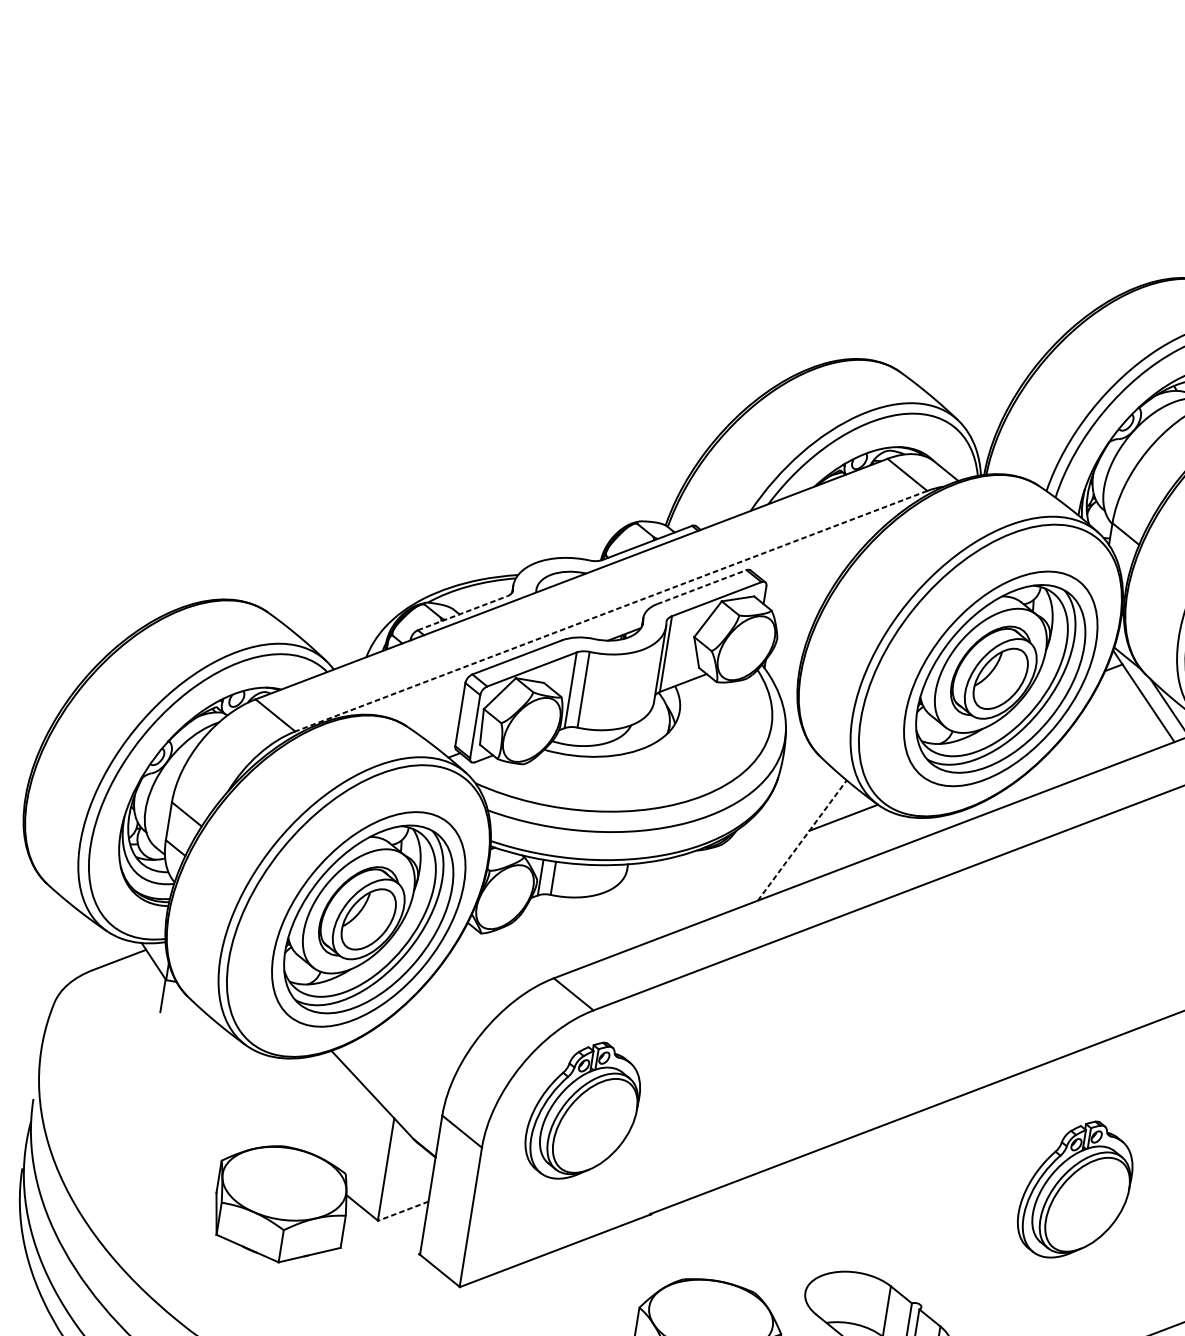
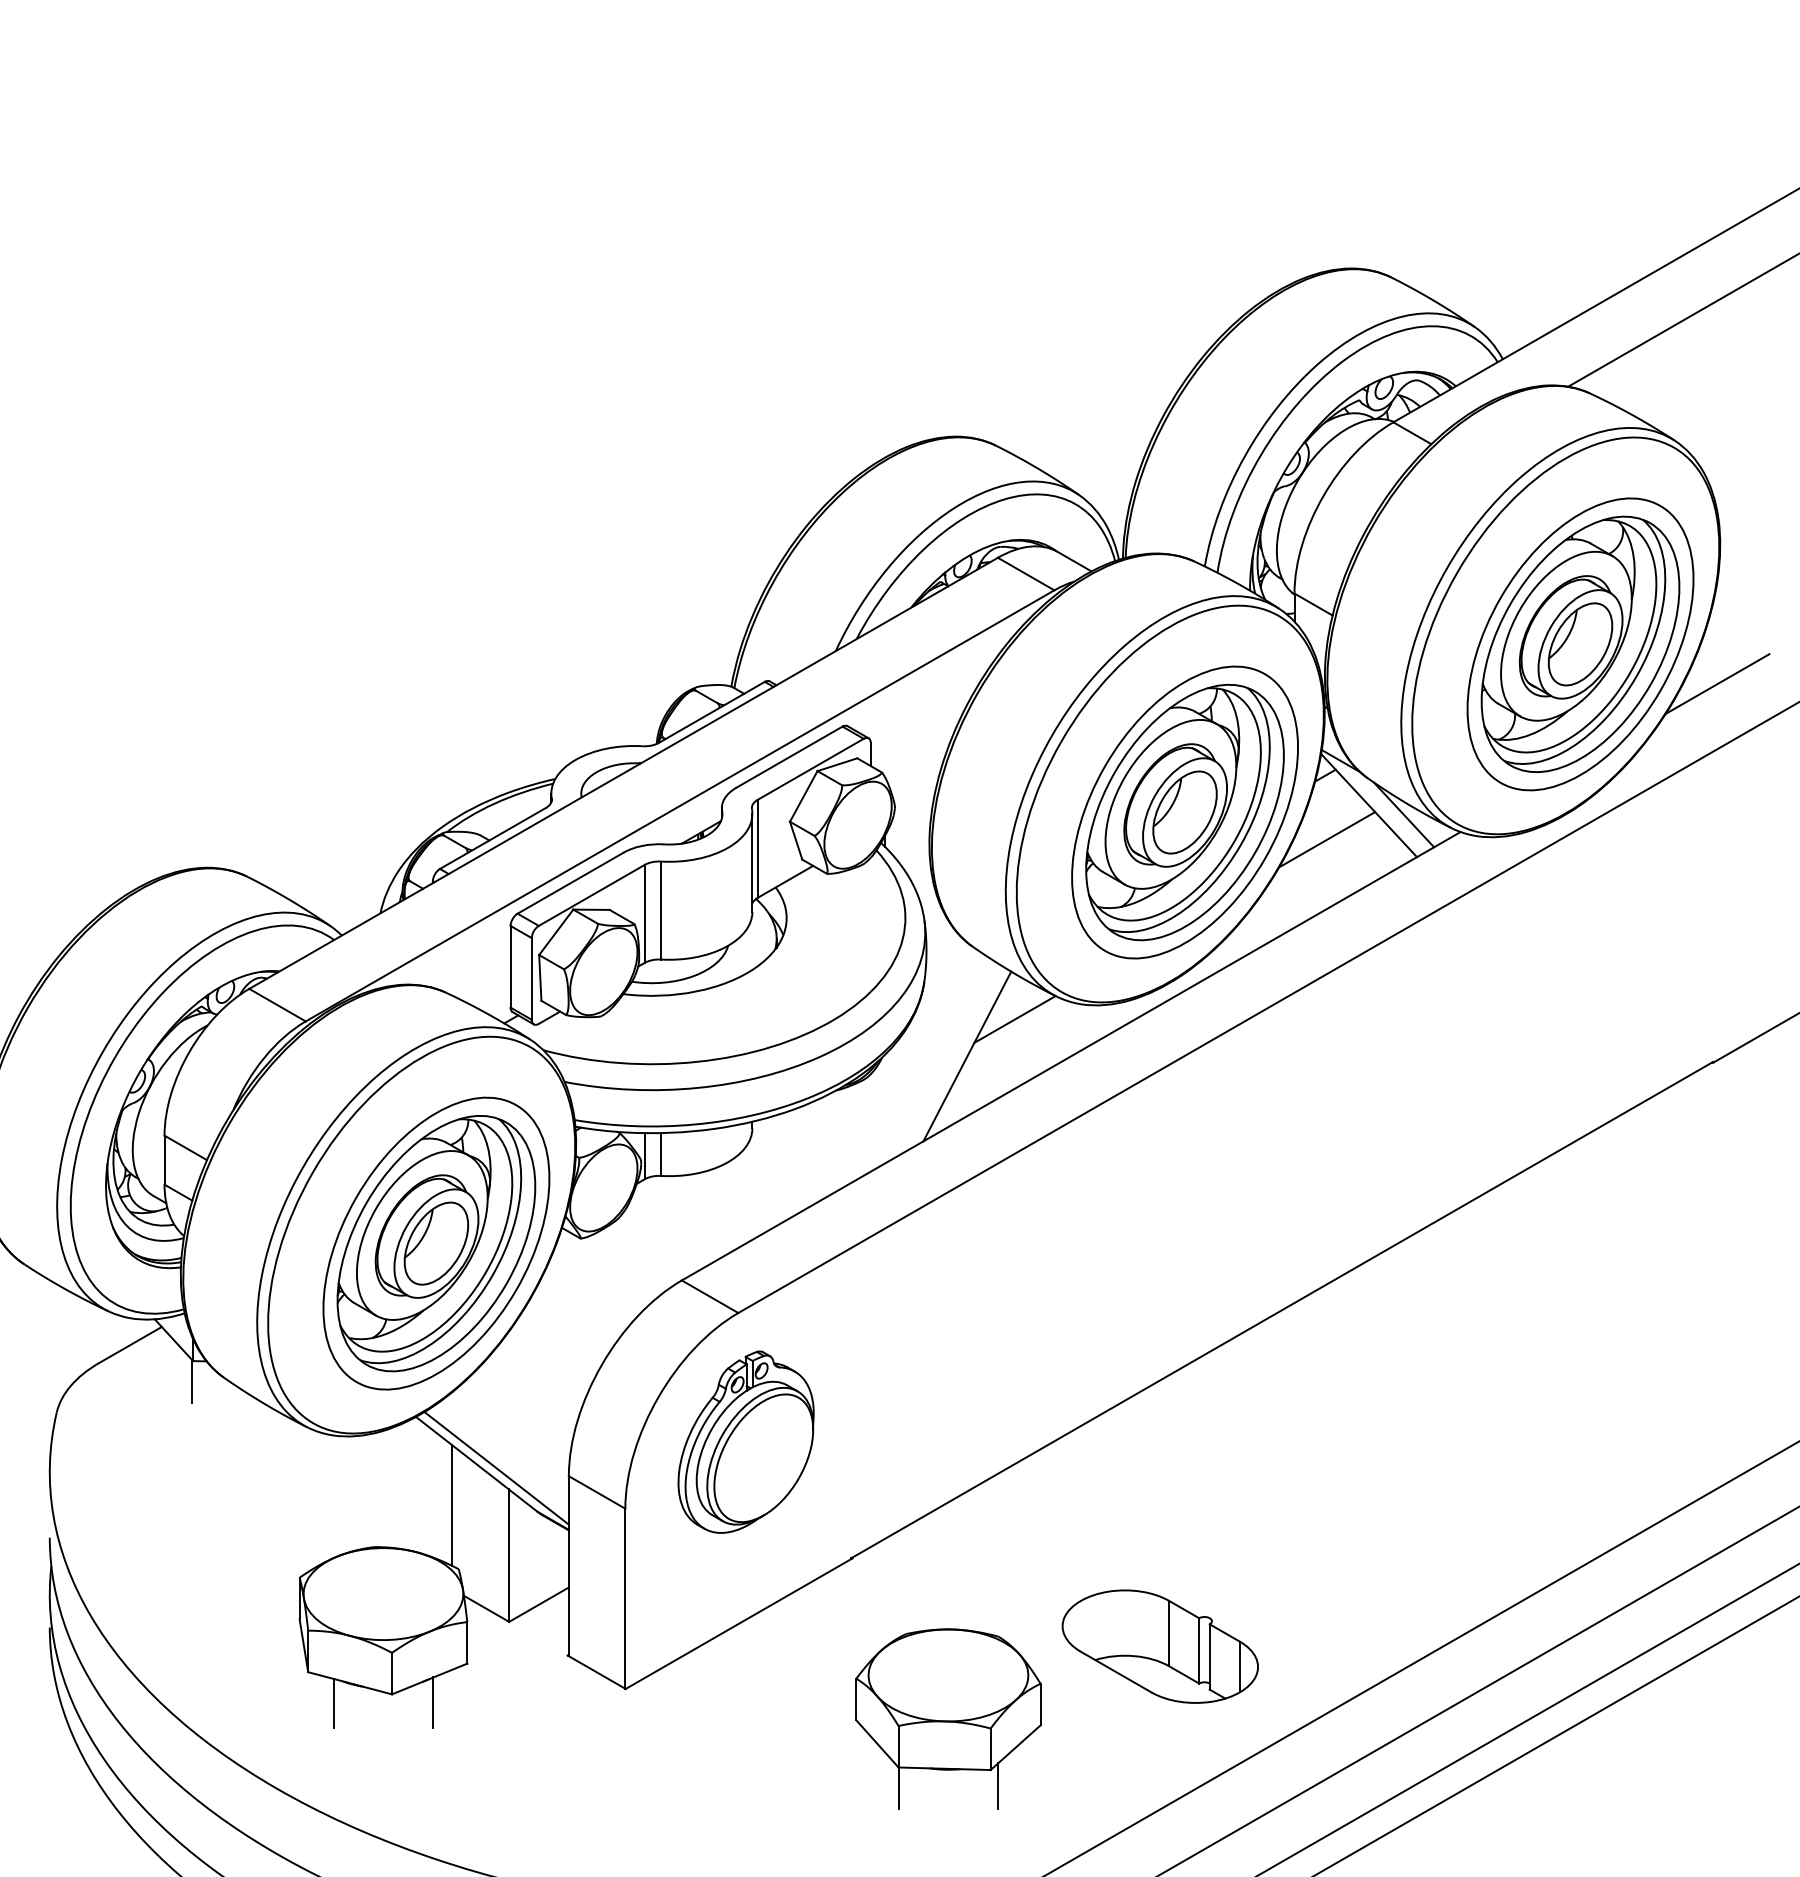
line: (701, 586) -> (789, 756), dashed -> solid
line: (611, 610) -> (680, 805), dashed -> solid
line: (463, 613) -> (493, 838), dashed -> solid
line: (1107, 717) -> (1327, 839), added
line: (802, 840) -> (967, 1056), dashed -> solid
line: (387, 1100) -> (496, 1468), added
line: (348, 1123) -> (452, 1505), added
part: (1075, 1189) -> (1382, 1441), removed
line: (402, 1211) -> (538, 1604), dashed -> solid
line: (232, 1262) -> (333, 1703), added
line: (309, 1273) -> (433, 1702), added

